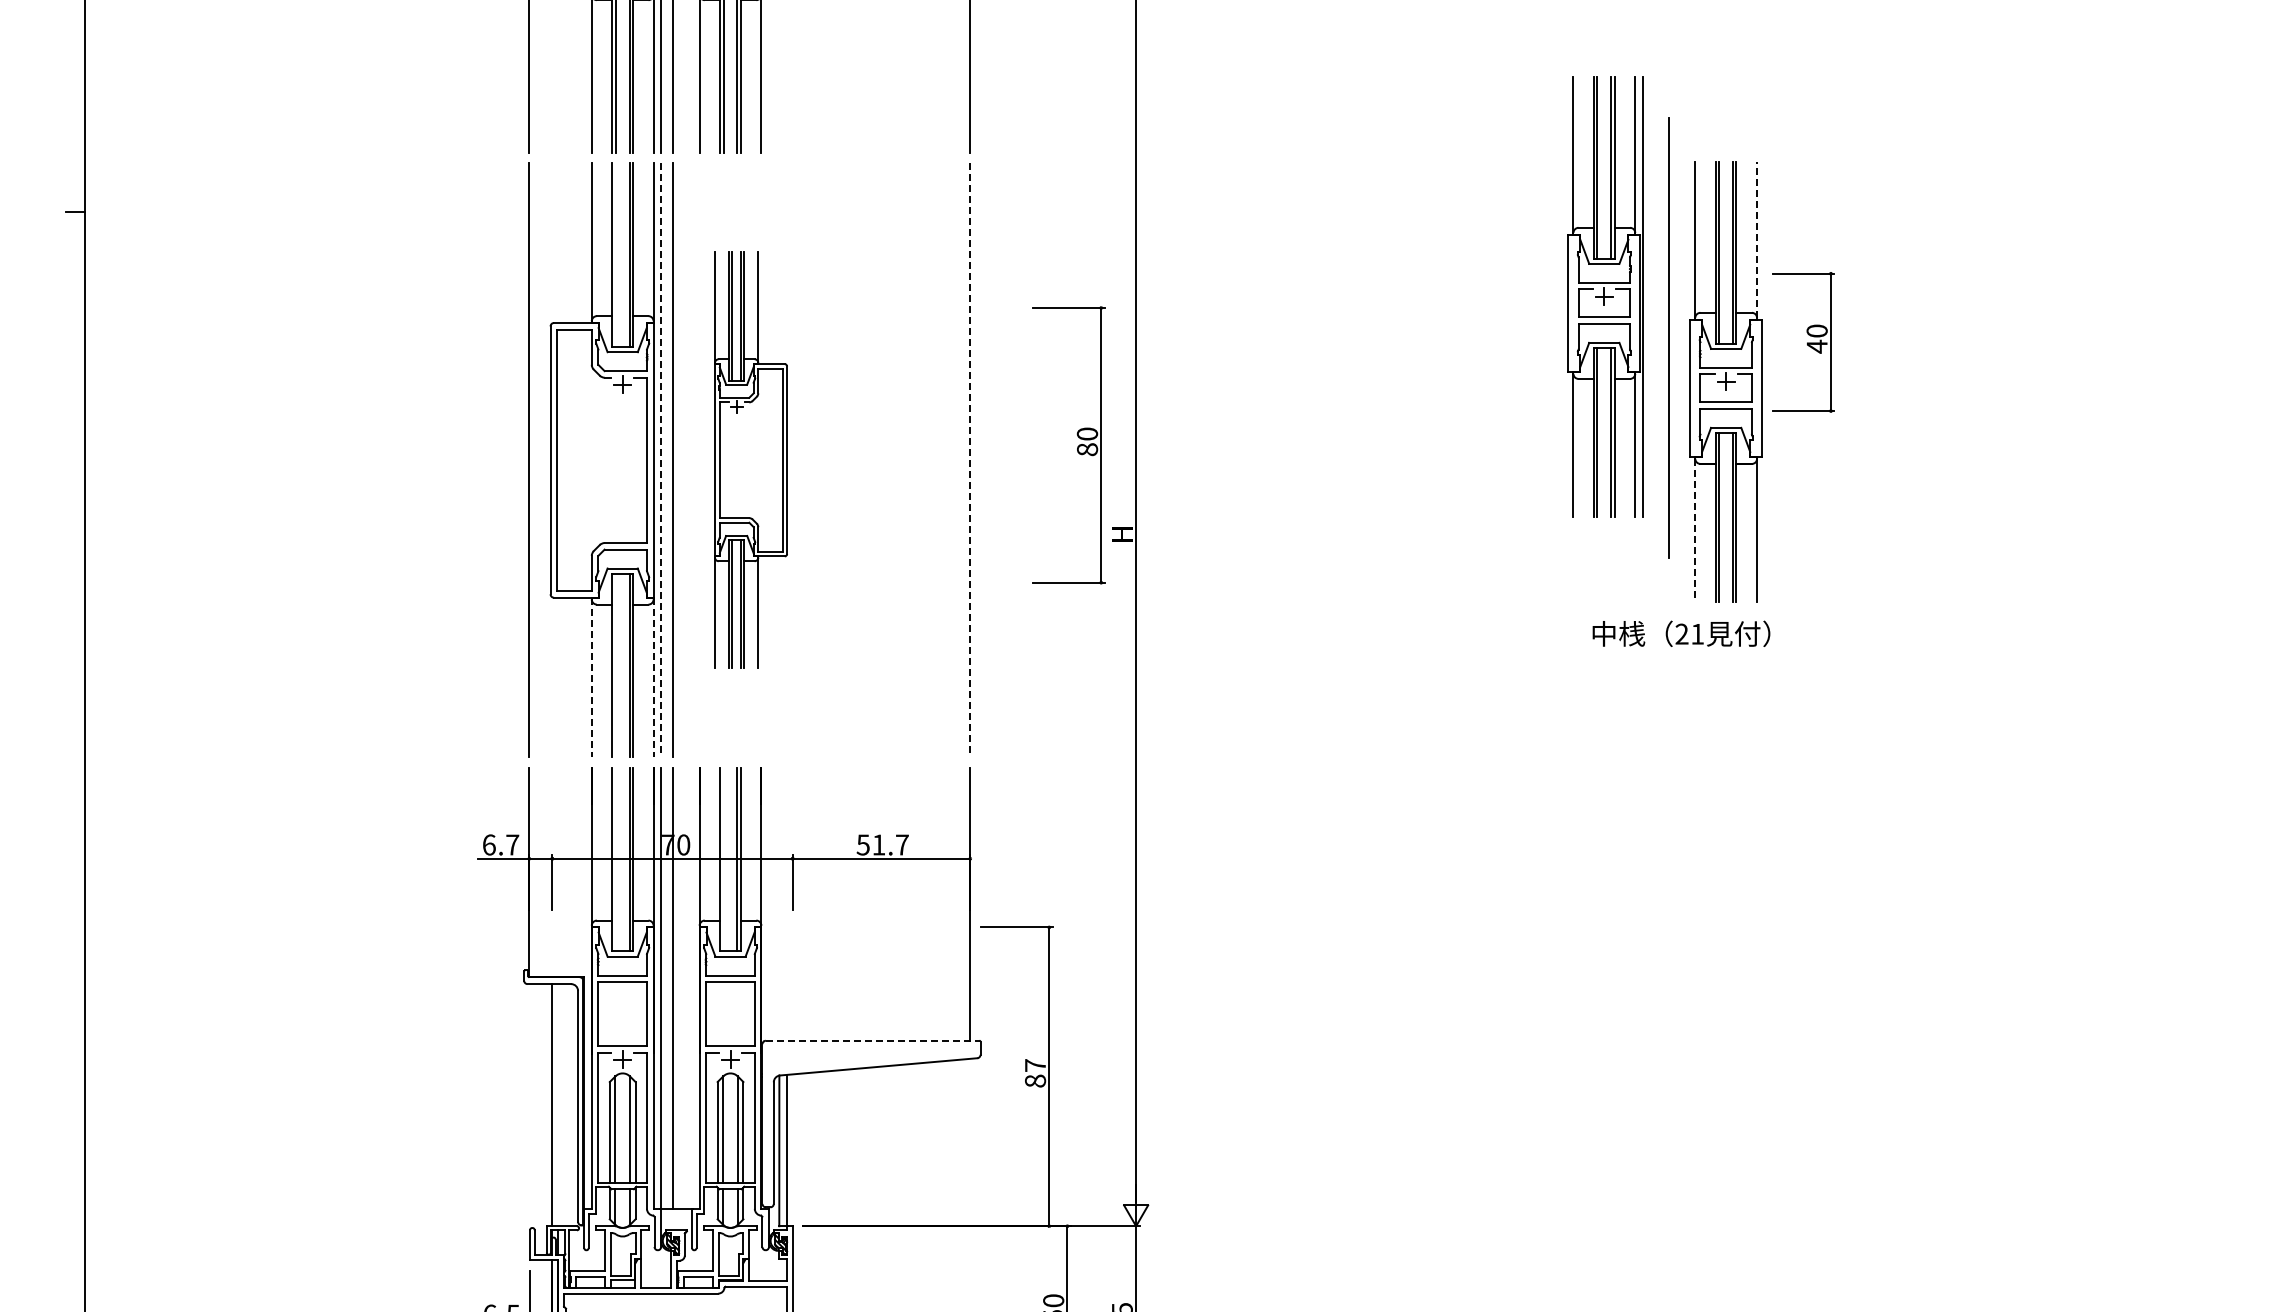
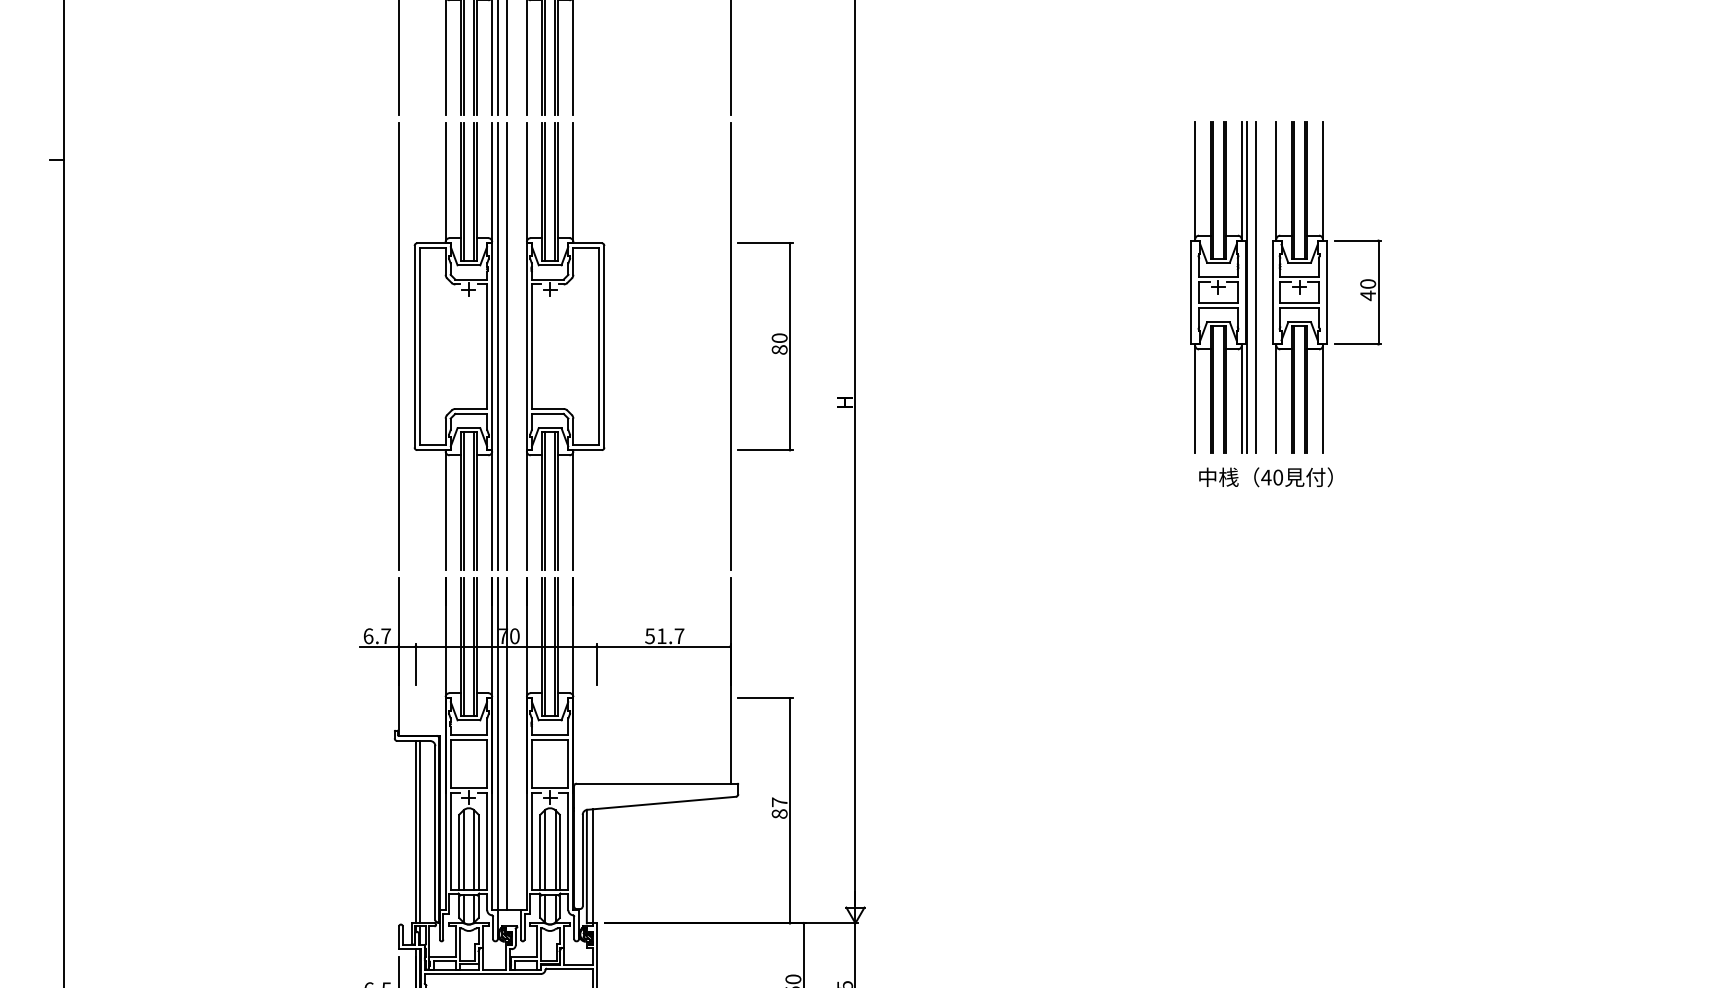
line: (1757, 239) -> (1323, 180), dashed -> solid
line: (615, 255) -> (463, 192), added
part: (1605, 296) -> (1219, 287), moved
line: (1668, 337) -> (1256, 287), moved
part: (1803, 342) -> (1357, 292), moved
part: (1077, 446) -> (772, 347), moved
part: (750, 459) -> (565, 346), size x1.43
line: (661, 460) -> (498, 346), dashed -> solid
line: (970, 460) -> (730, 346), dashed -> solid
line: (1695, 530) -> (1276, 399), dashed -> solid
text: (1689, 633) -> (1272, 477), 21 -> 40
line: (615, 665) -> (463, 501), added
line: (591, 677) -> (445, 510), dashed -> solid
line: (653, 677) -> (492, 510), dashed -> solid
line: (615, 859) -> (463, 647), added
line: (723, 859) -> (544, 647), added
line: (872, 1040) -> (657, 783), dashed -> solid
line: (557, 1105) -> (419, 832), added

